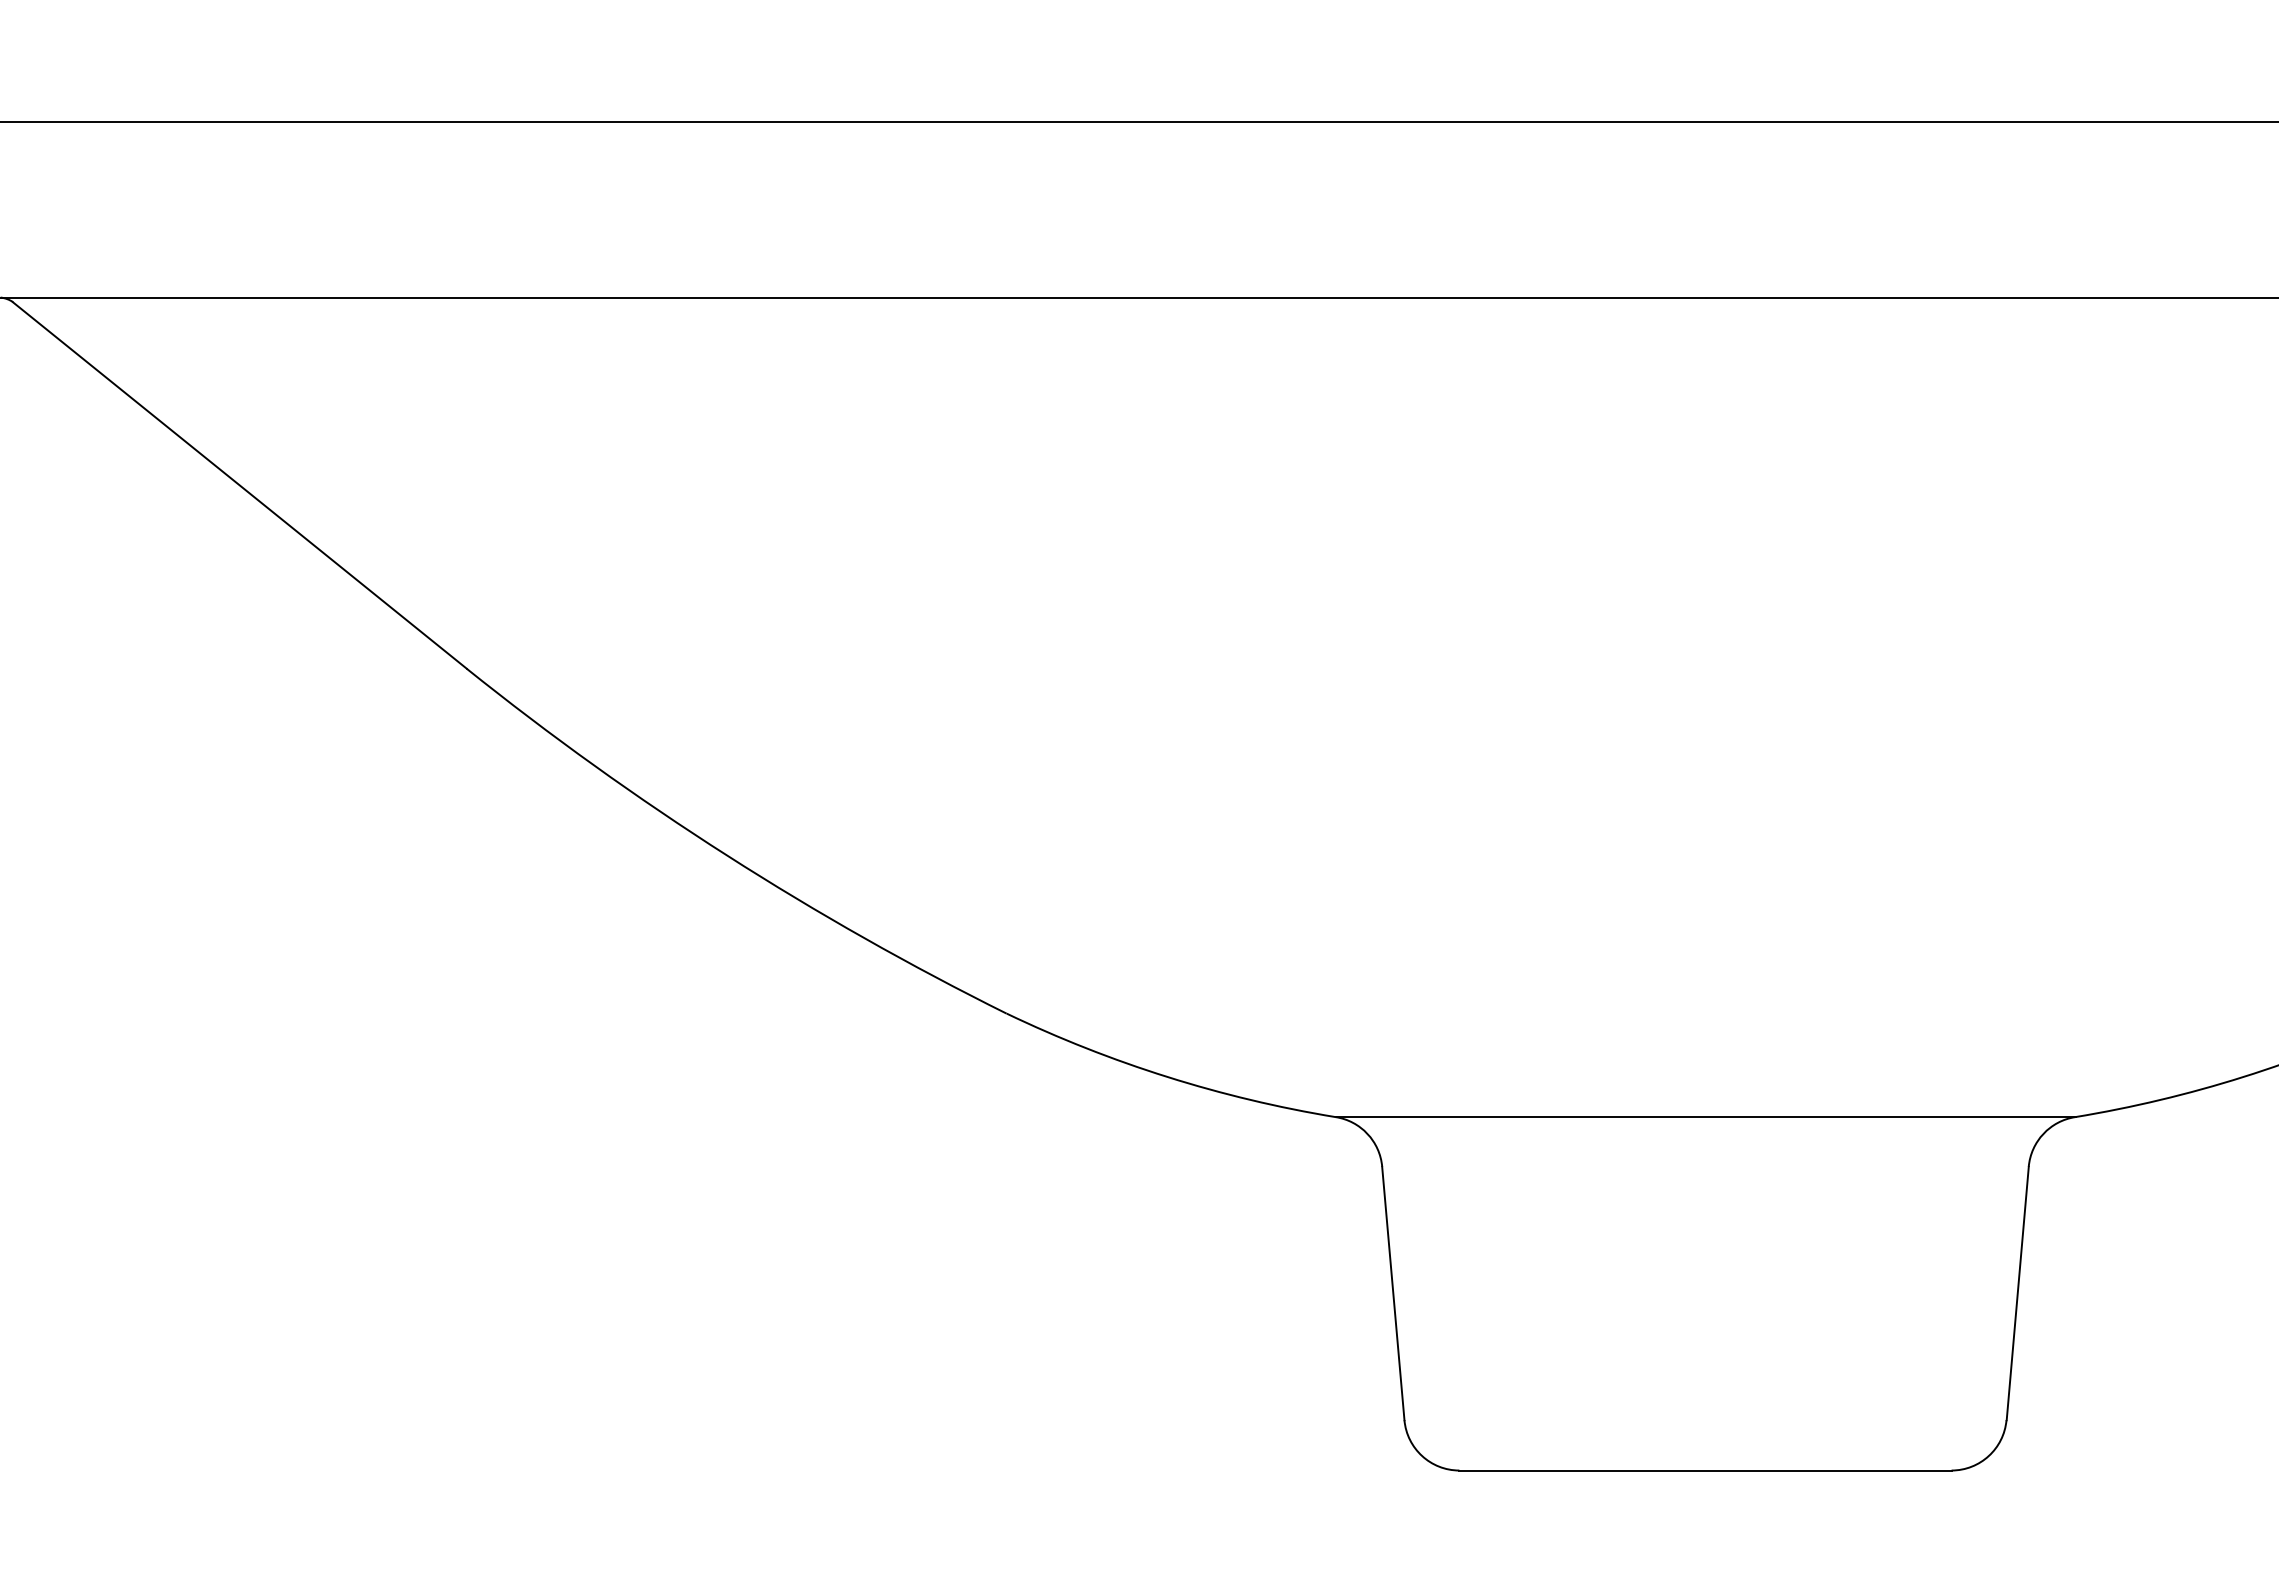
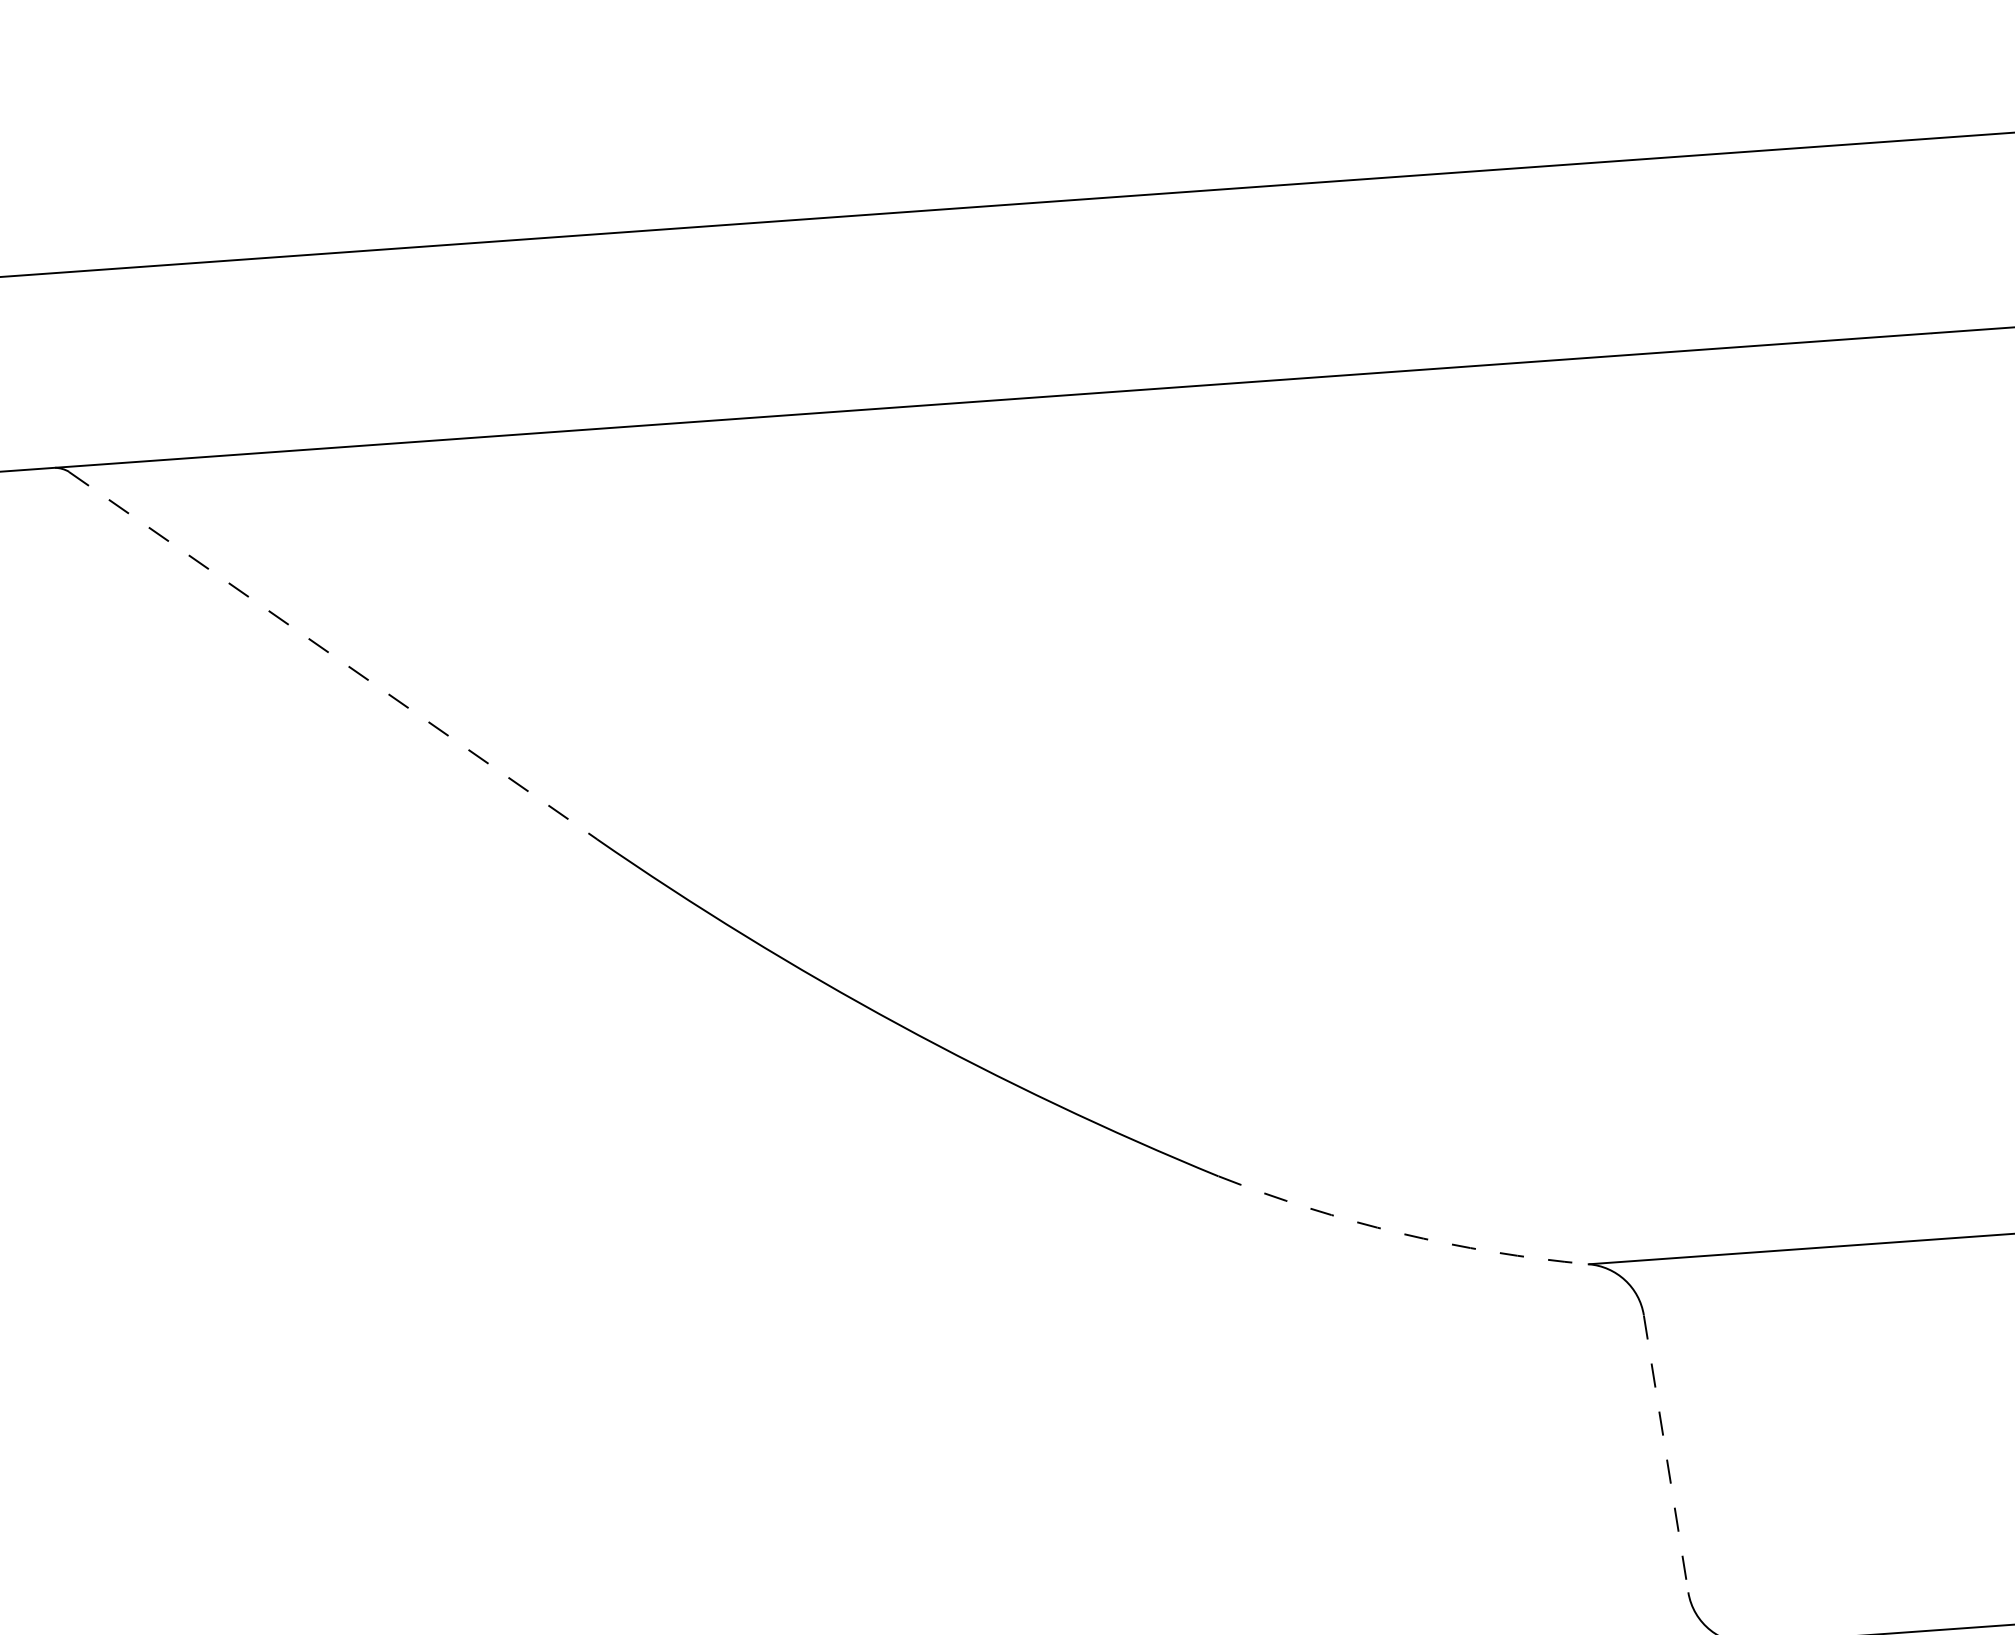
line: (239, 485) -> (332, 655), solid -> dashed
arc: (1167, 1077) -> (1400, 1233), solid -> dashed
line: (1393, 1294) -> (1666, 1454), solid -> dashed

